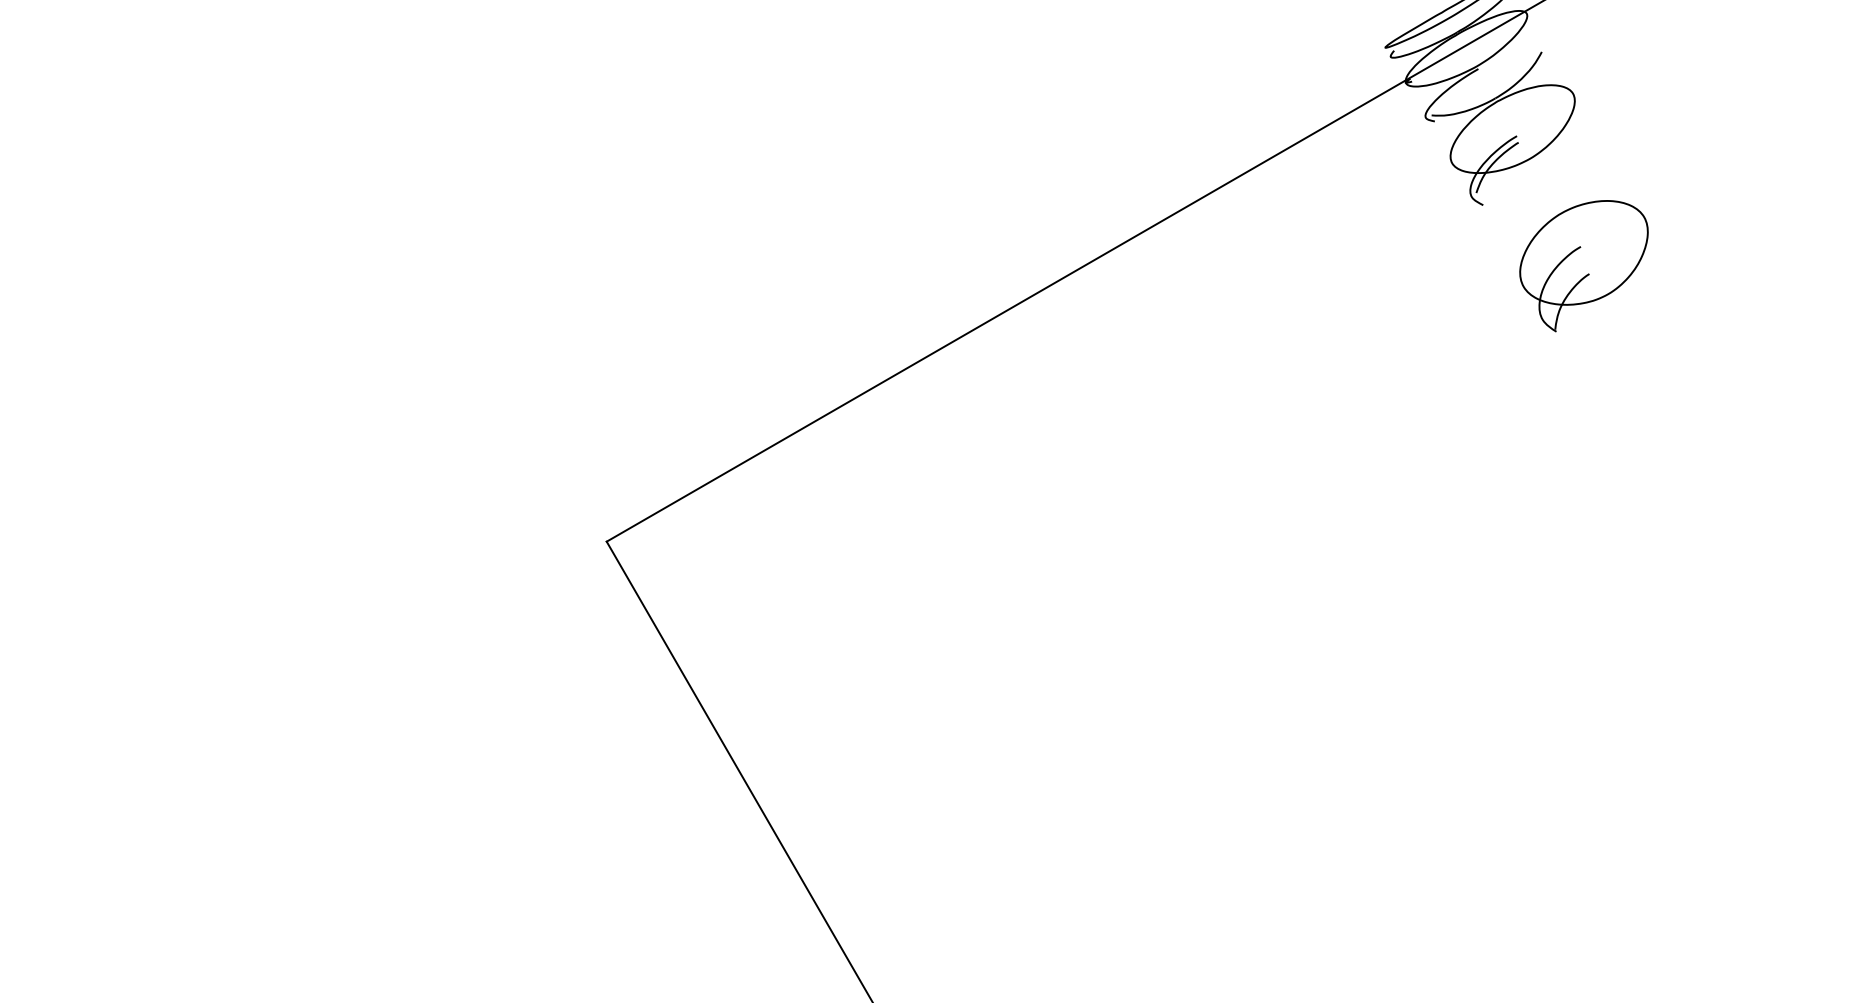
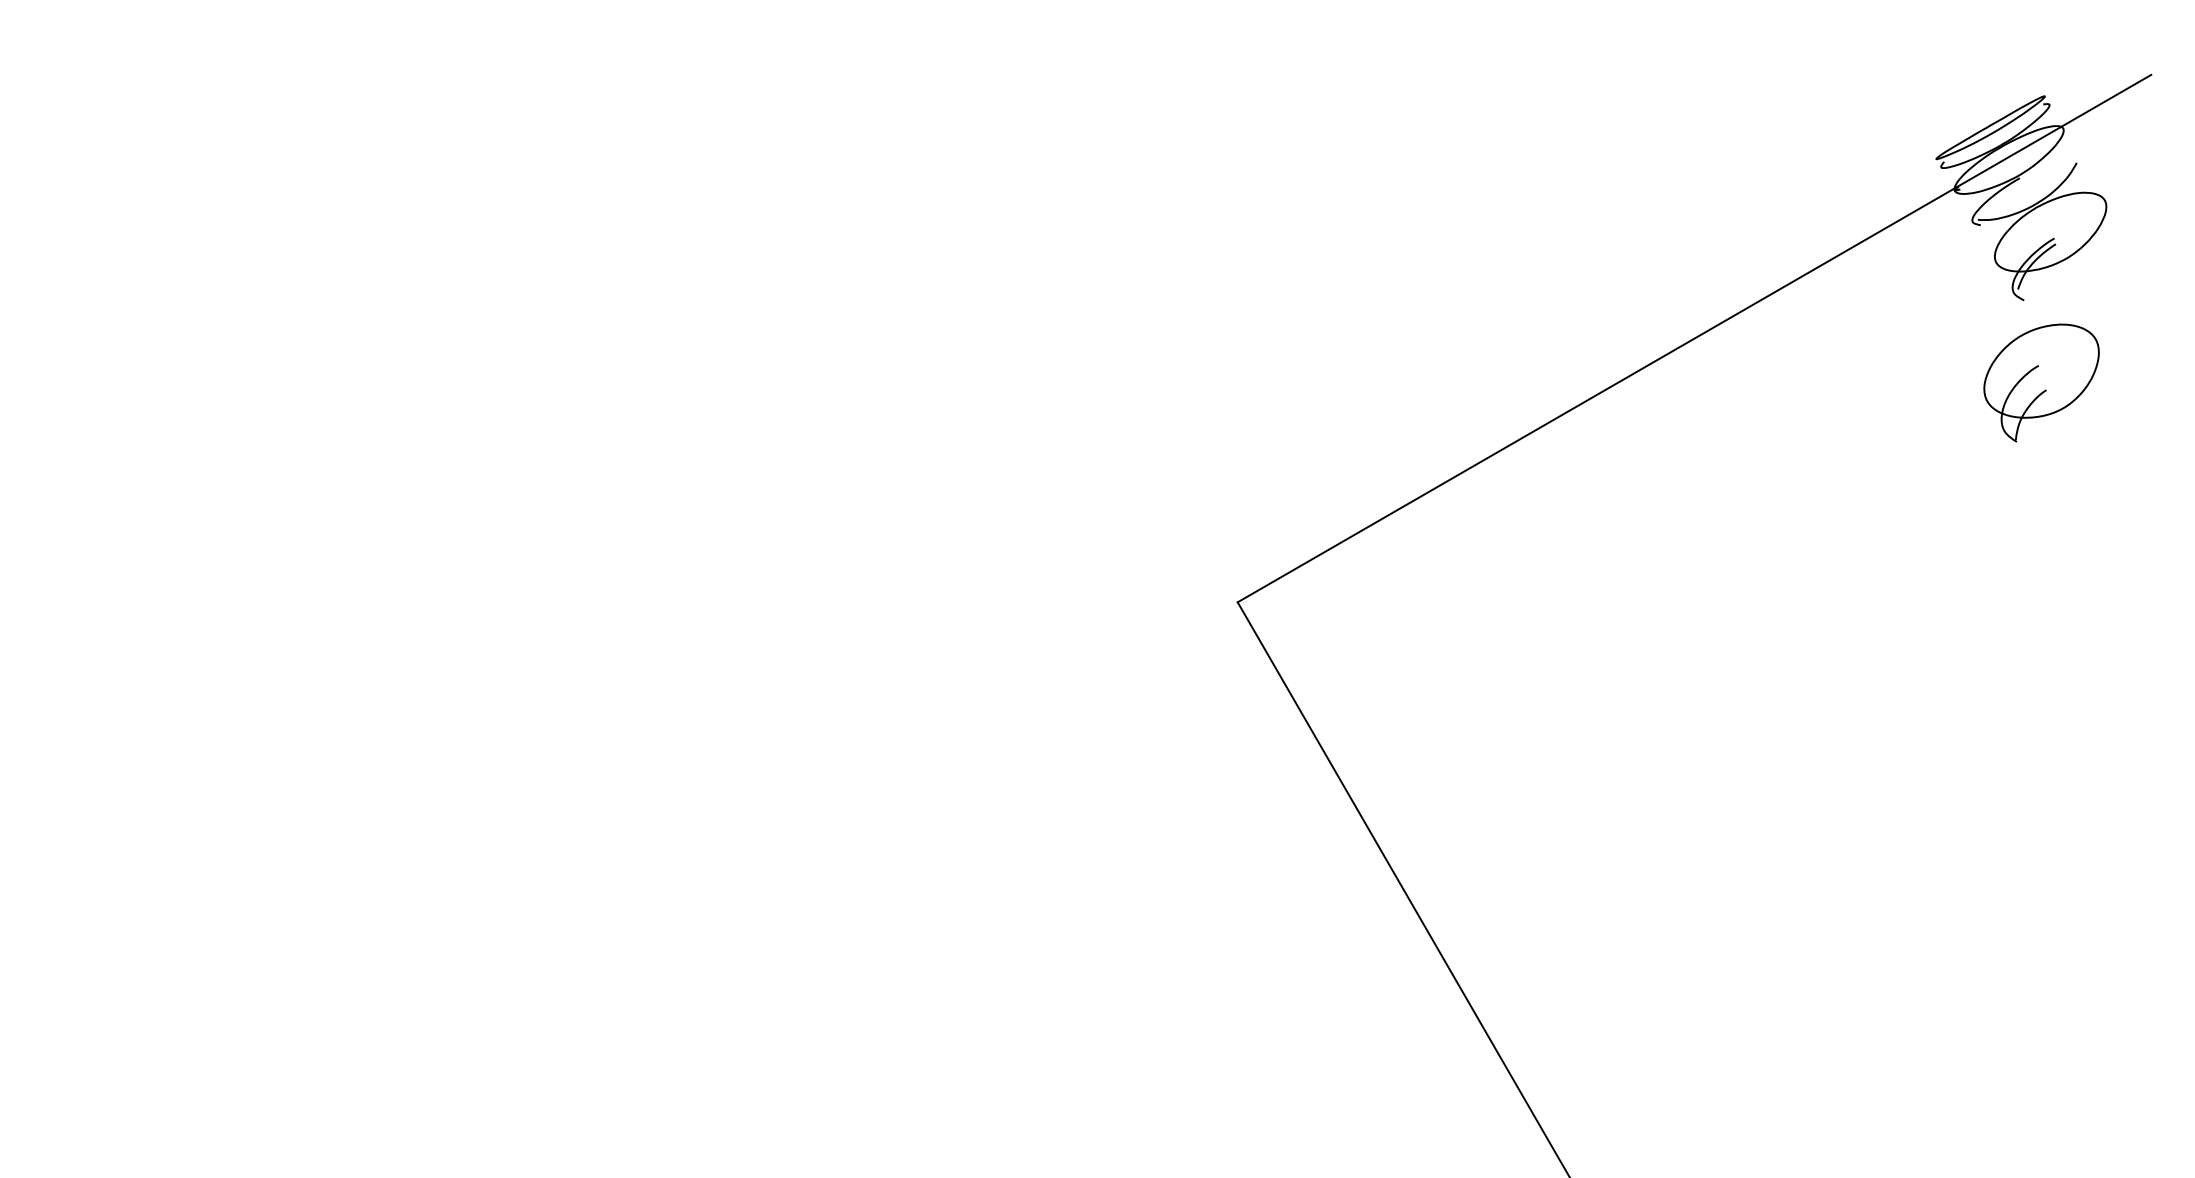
part: (1583, 265) -> (2041, 382), moved

